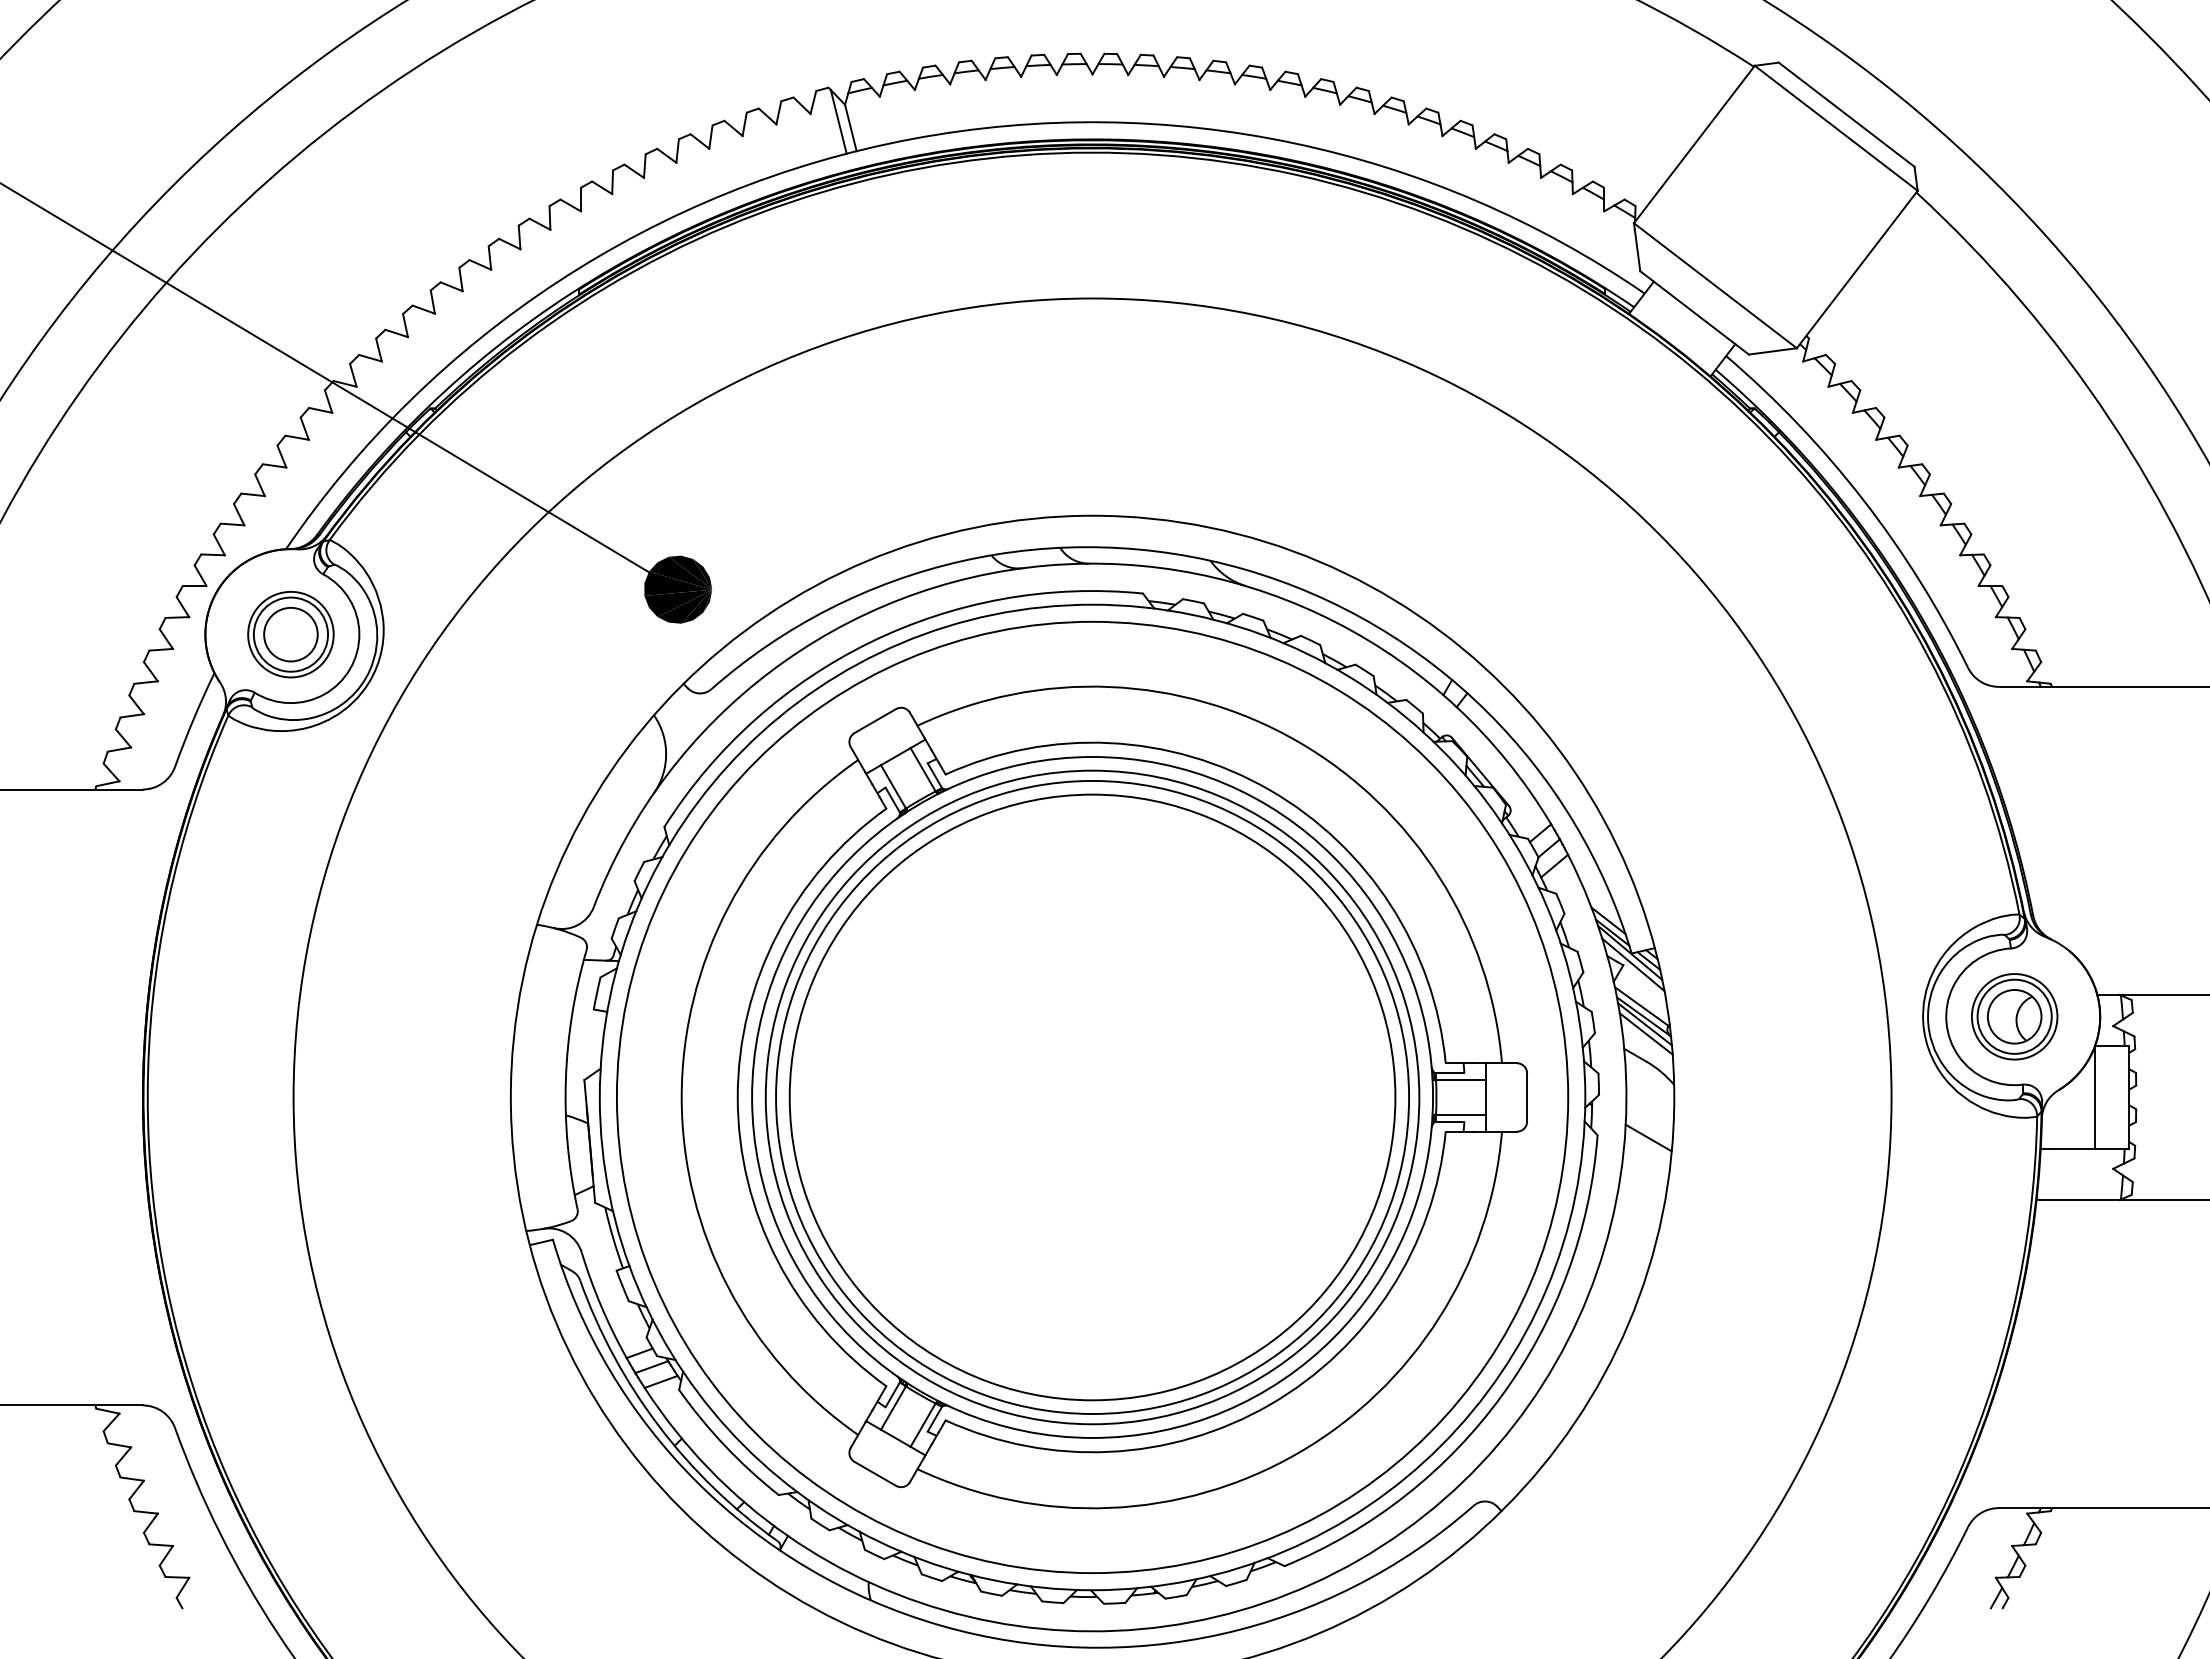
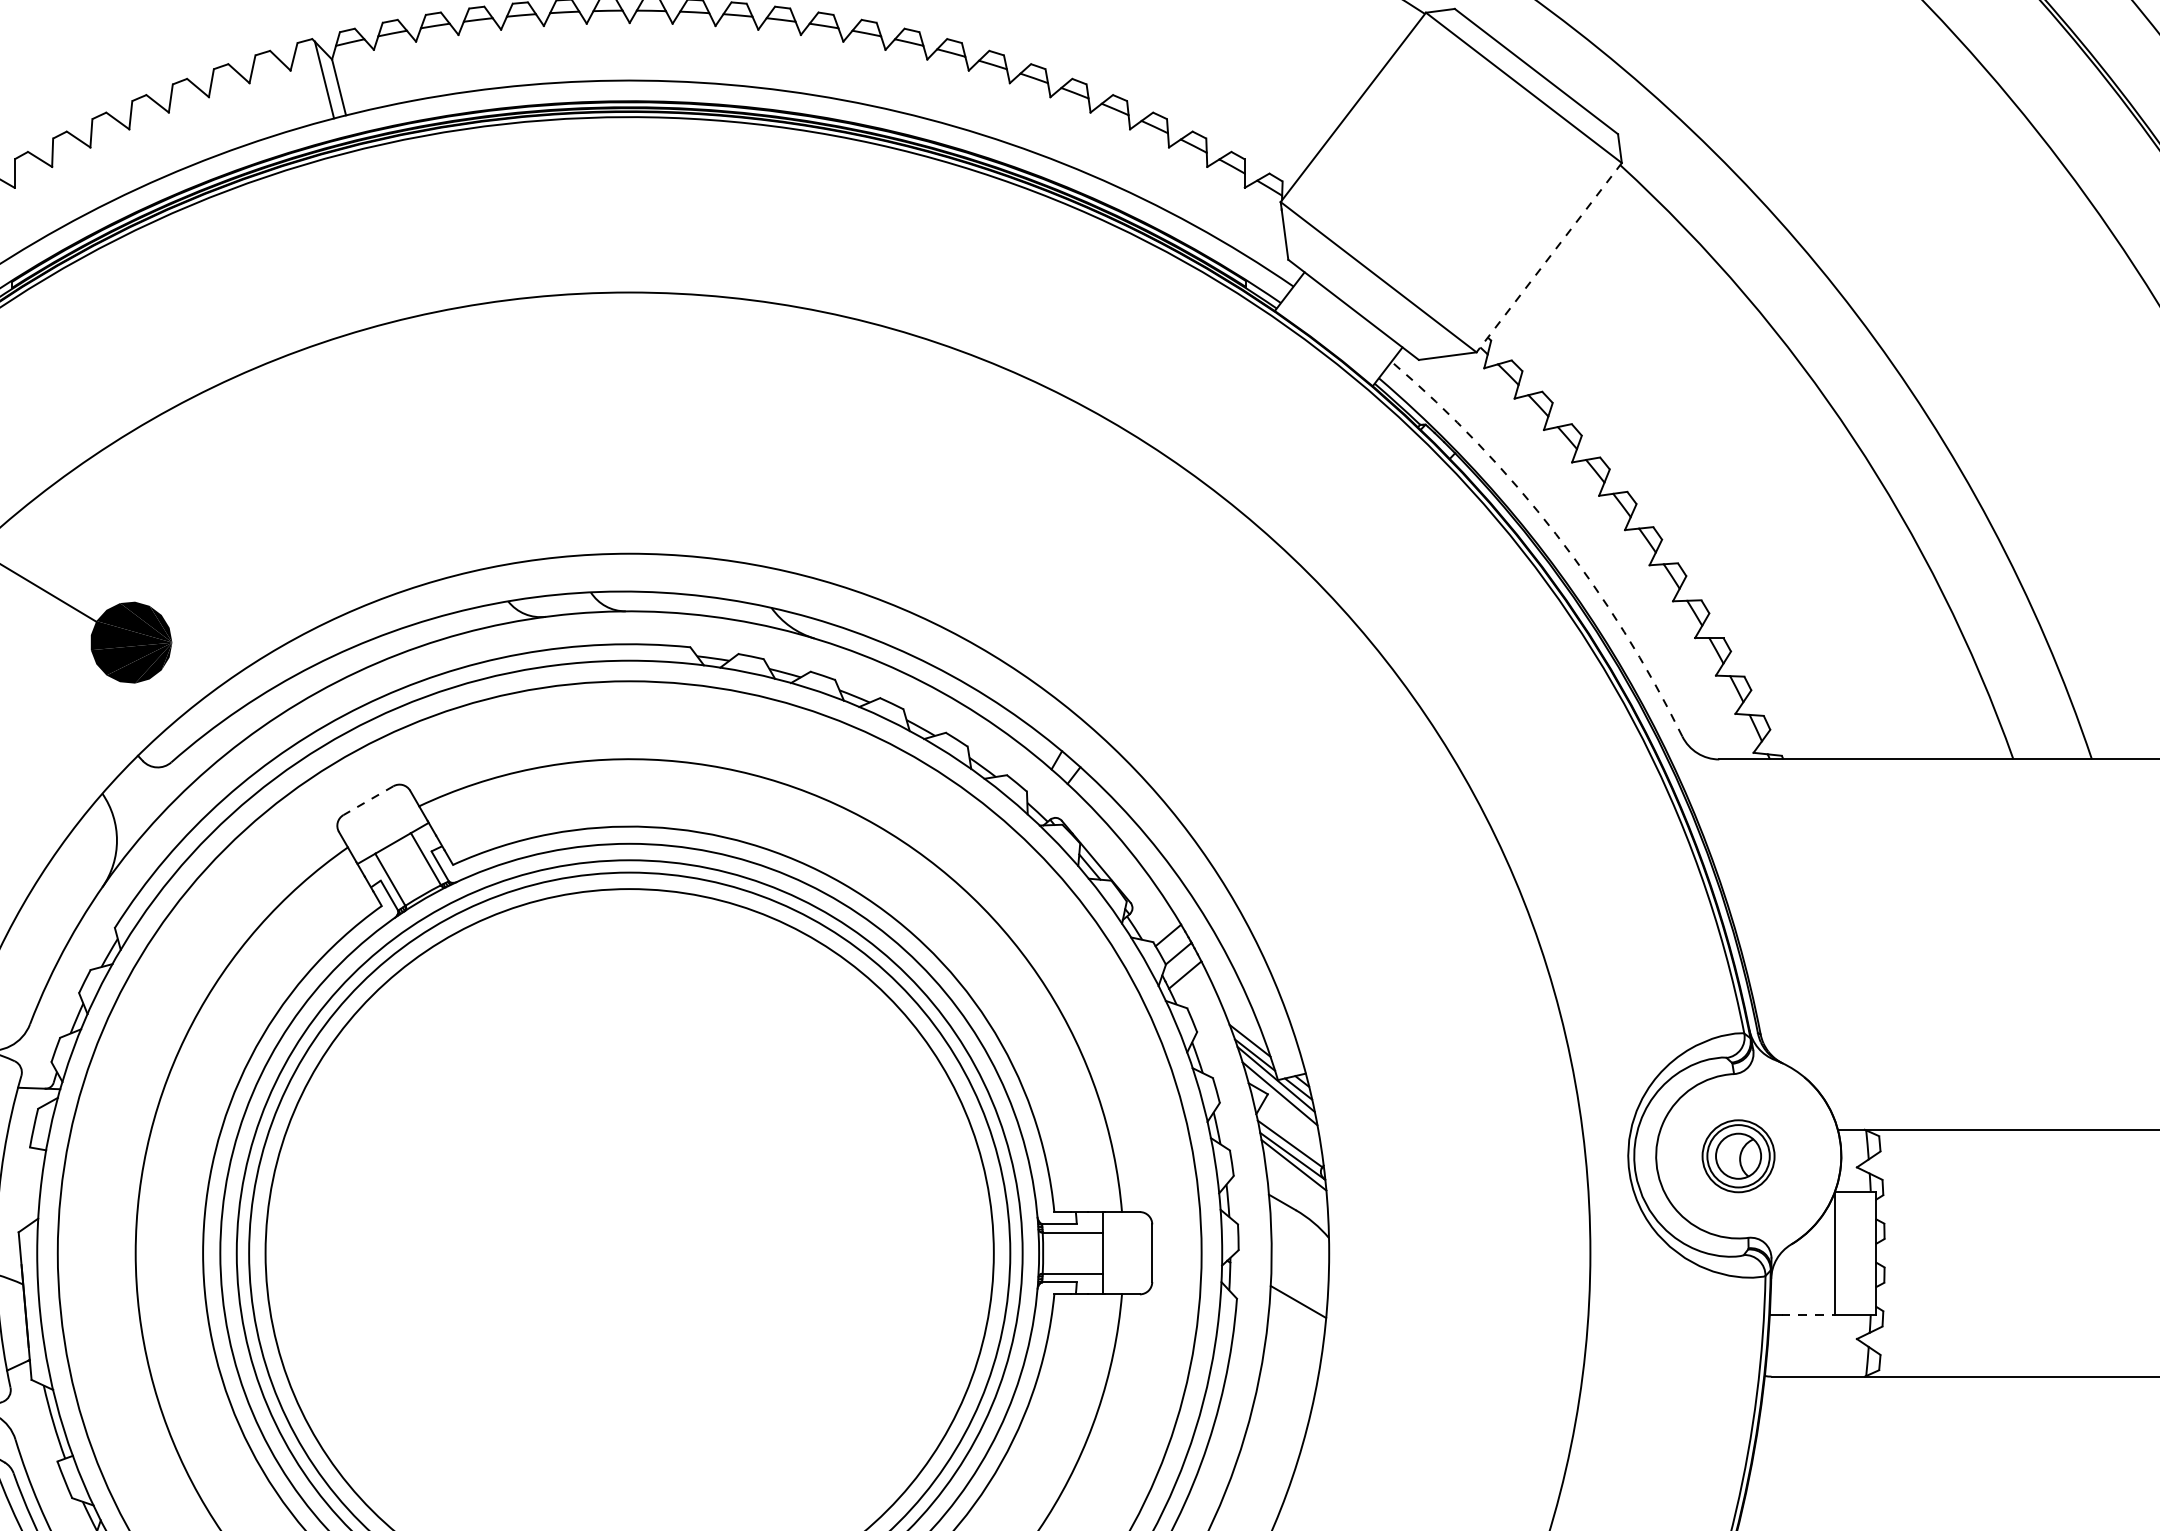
line: (1856, 269) -> (1548, 257), solid -> dashed
arc: (1863, 499) -> (1556, 534), solid -> dashed
line: (875, 721) -> (368, 801), solid -> dashed
part: (2014, 1016) -> (1738, 1155), size x0.7
line: (1645, 1033) -> (1294, 1176), removed
line: (2073, 1148) -> (1809, 1314), solid -> dashed

